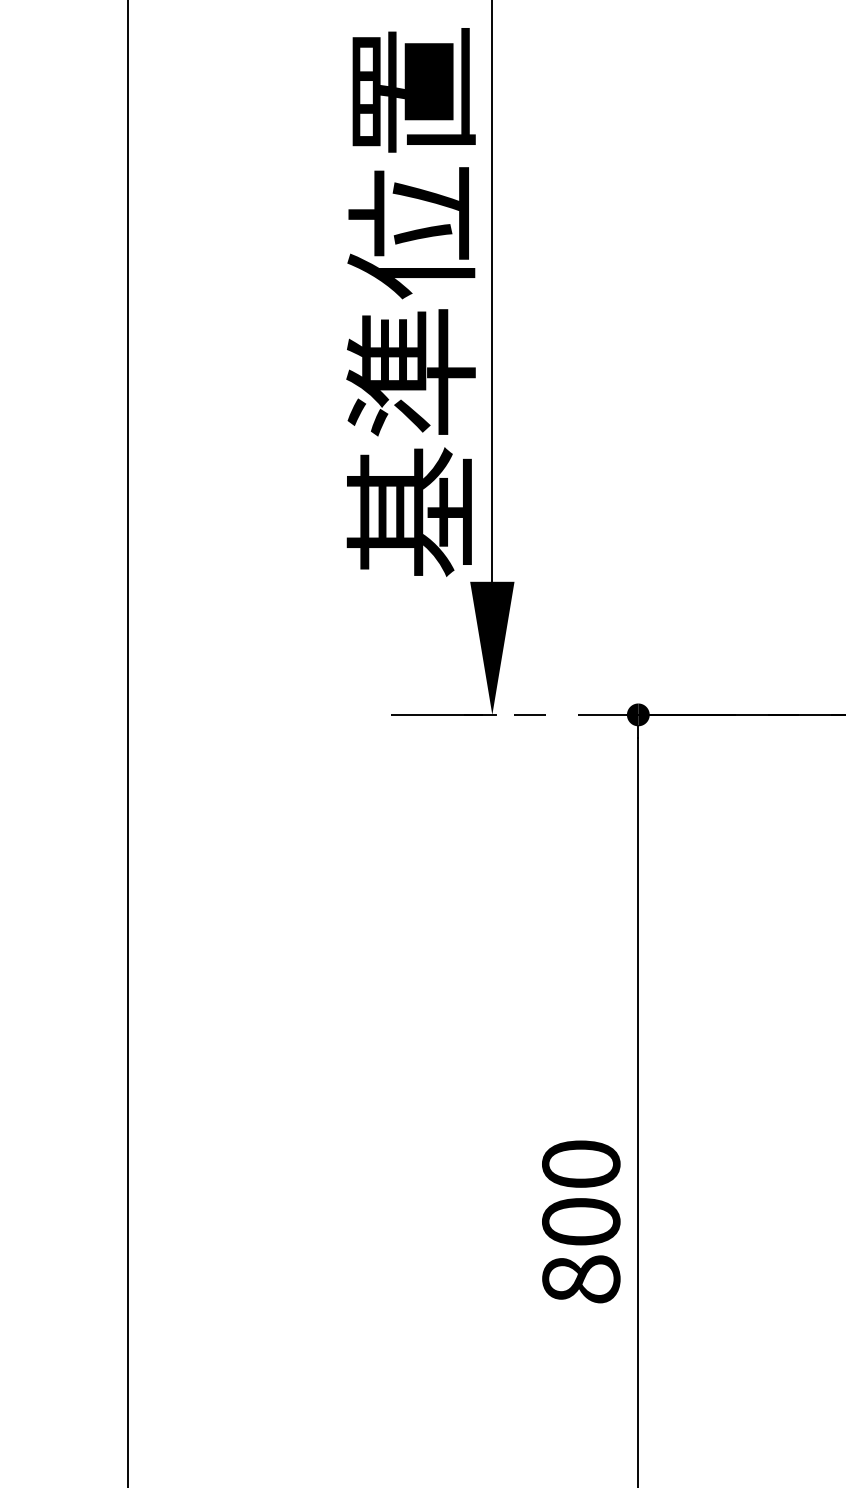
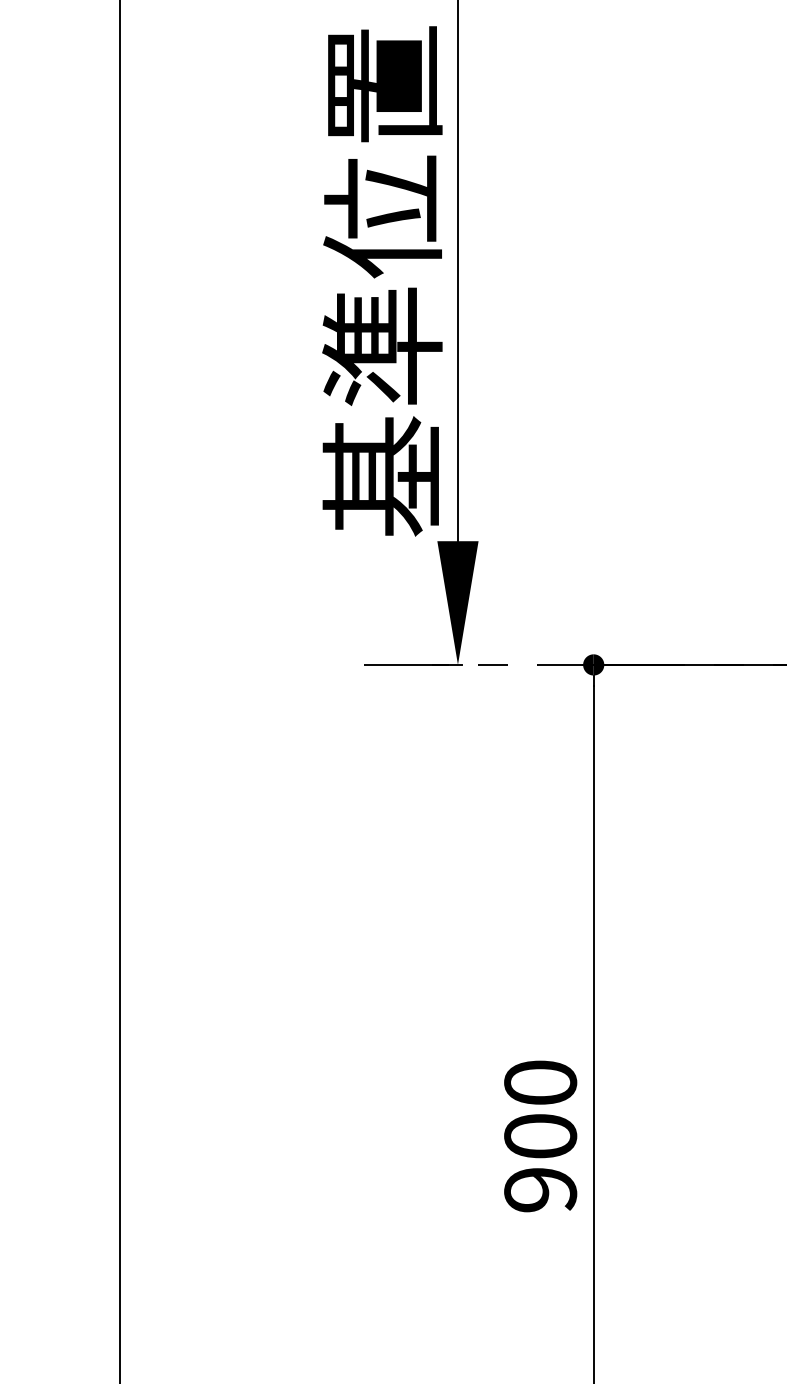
text: (581, 1279) -> (540, 1189), 800 -> 900

